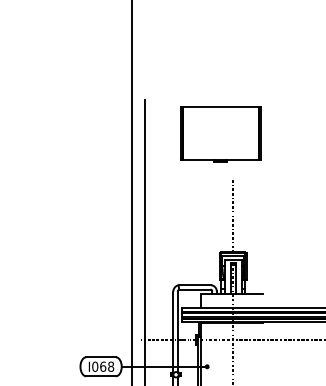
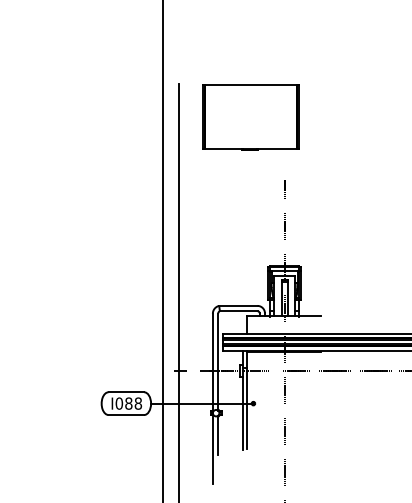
part: (220, 134) -> (250, 117), moved
text: (102, 366) -> (128, 403), I068 -> I088

